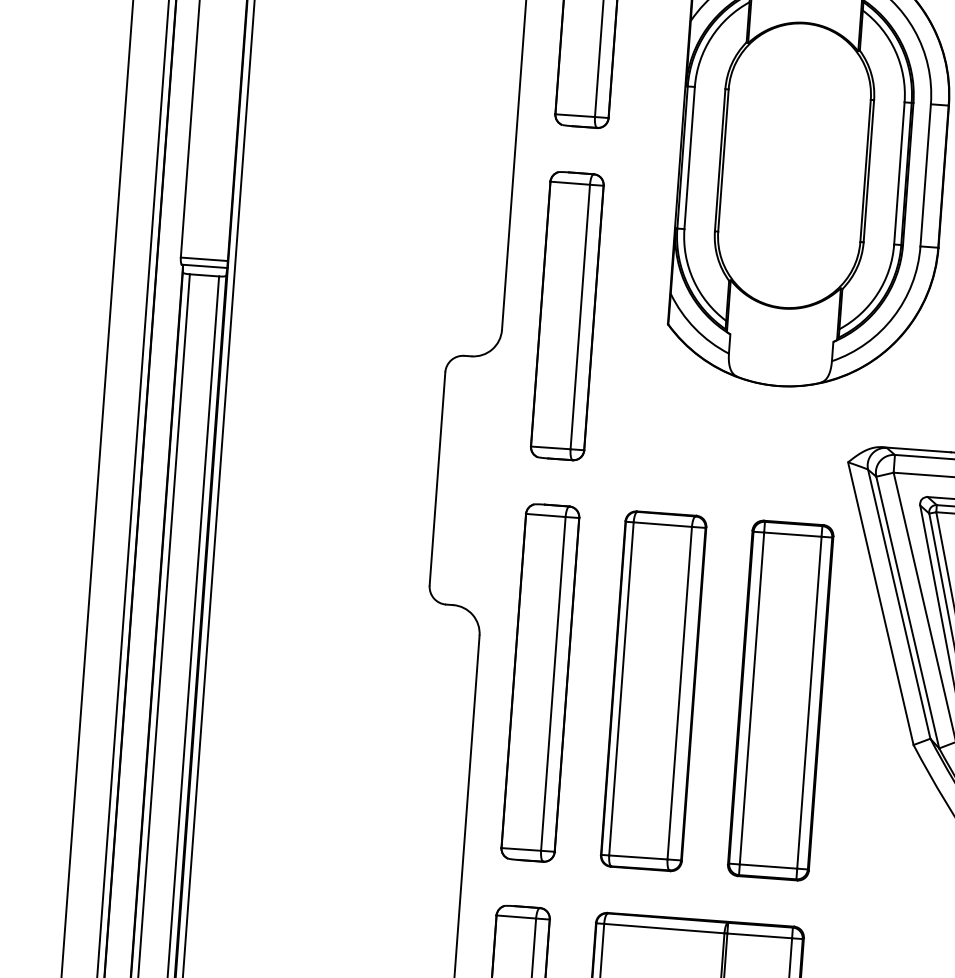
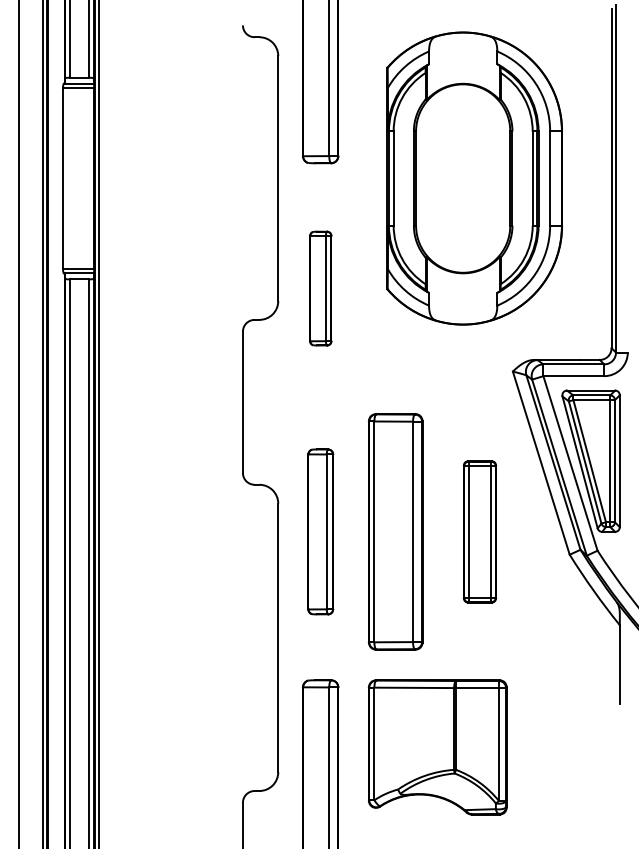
part: (567, 315) -> (320, 288), size x0.6
part: (540, 682) -> (320, 531), size x0.7
part: (780, 699) -> (479, 531), size x0.6

